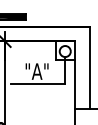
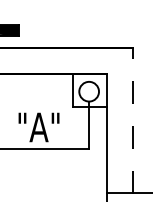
line: (89, 67) -> (132, 120), solid -> dashed

